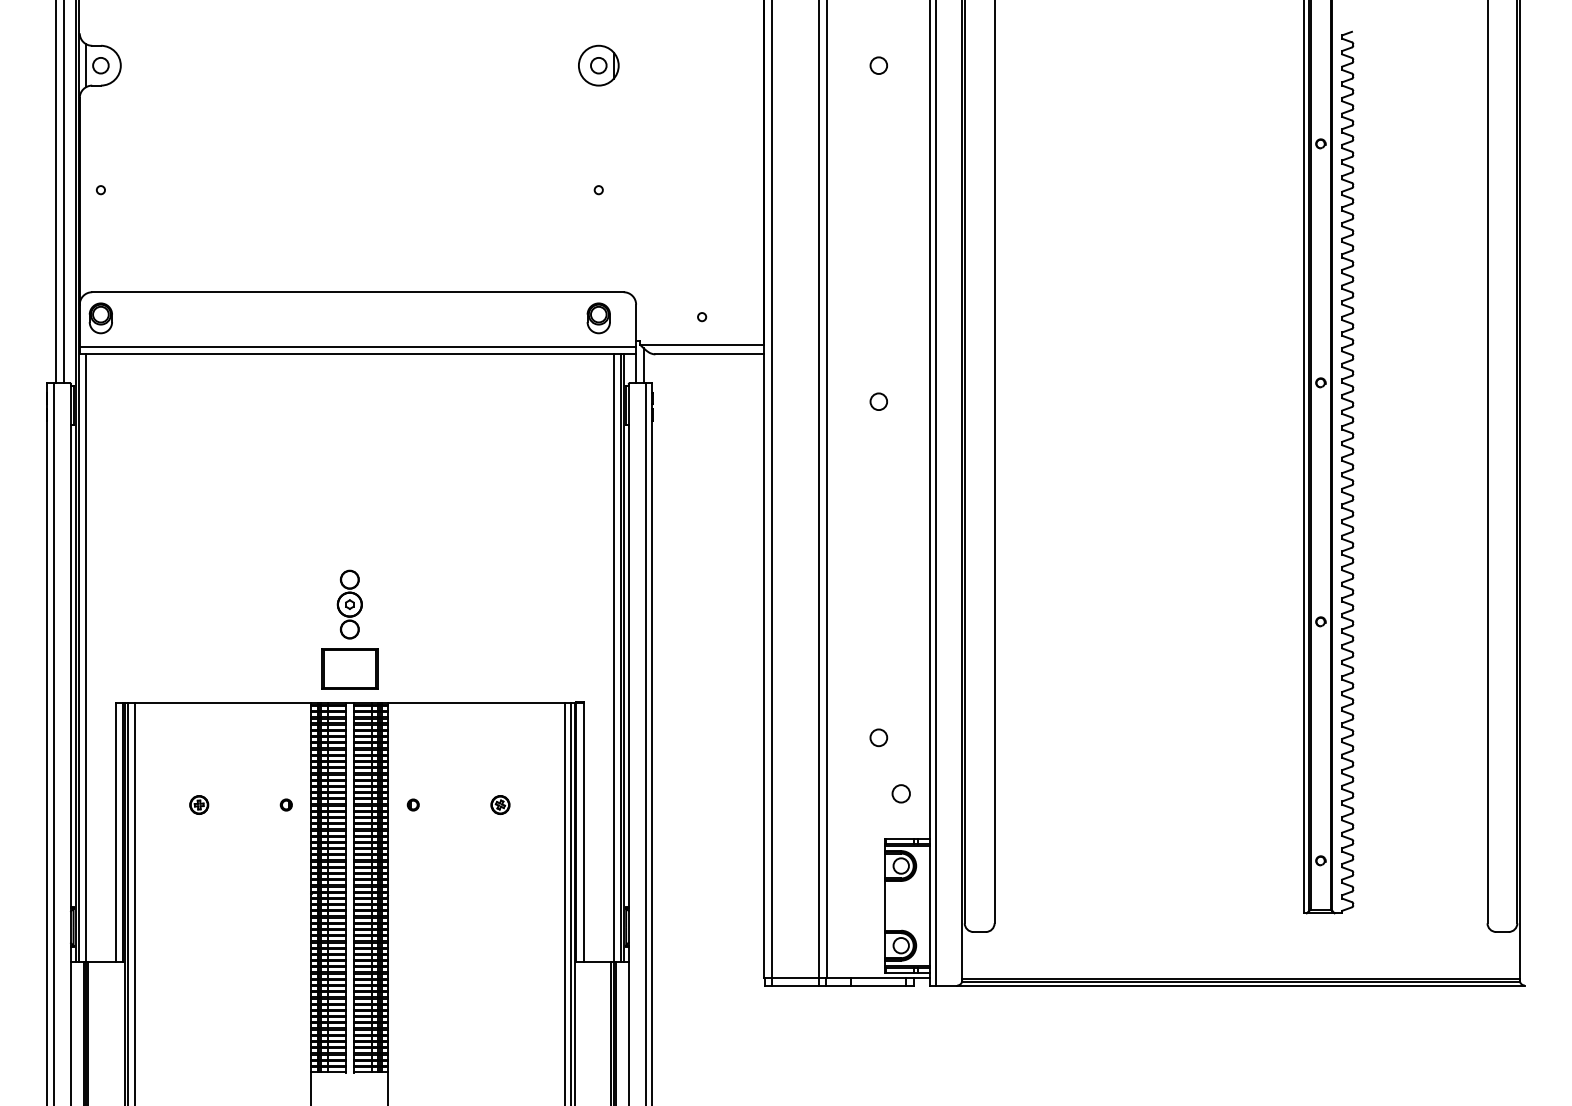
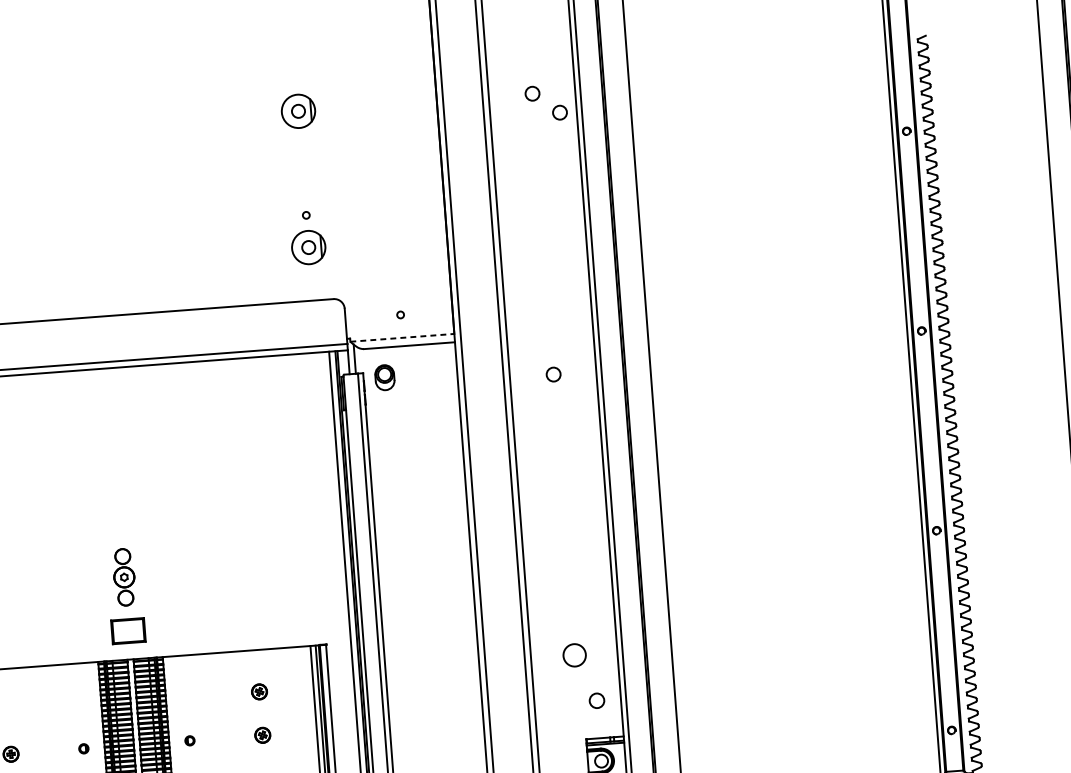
circle: (909, 90) -> (559, 112), added
part: (598, 228) -> (308, 247), added
part: (598, 318) -> (384, 377), moved
line: (702, 344) -> (402, 337), solid -> dashed
part: (349, 668) -> (128, 630), size x0.7
circle: (878, 737) -> (574, 655), size x1.6
part: (500, 752) -> (259, 691), added

